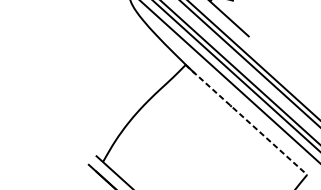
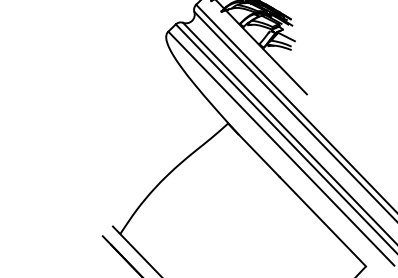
line: (246, 120) -> (297, 195), dashed -> solid

